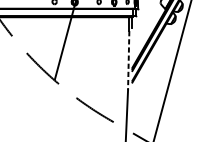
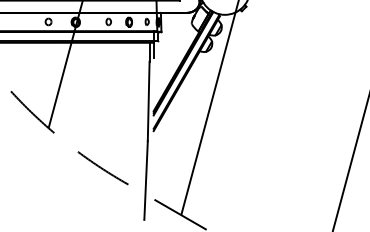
line: (128, 60) -> (148, 101), dashed -> solid

